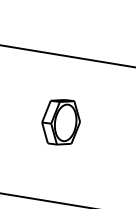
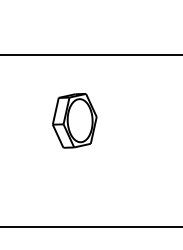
part: (60, 121) -> (74, 120), moved

